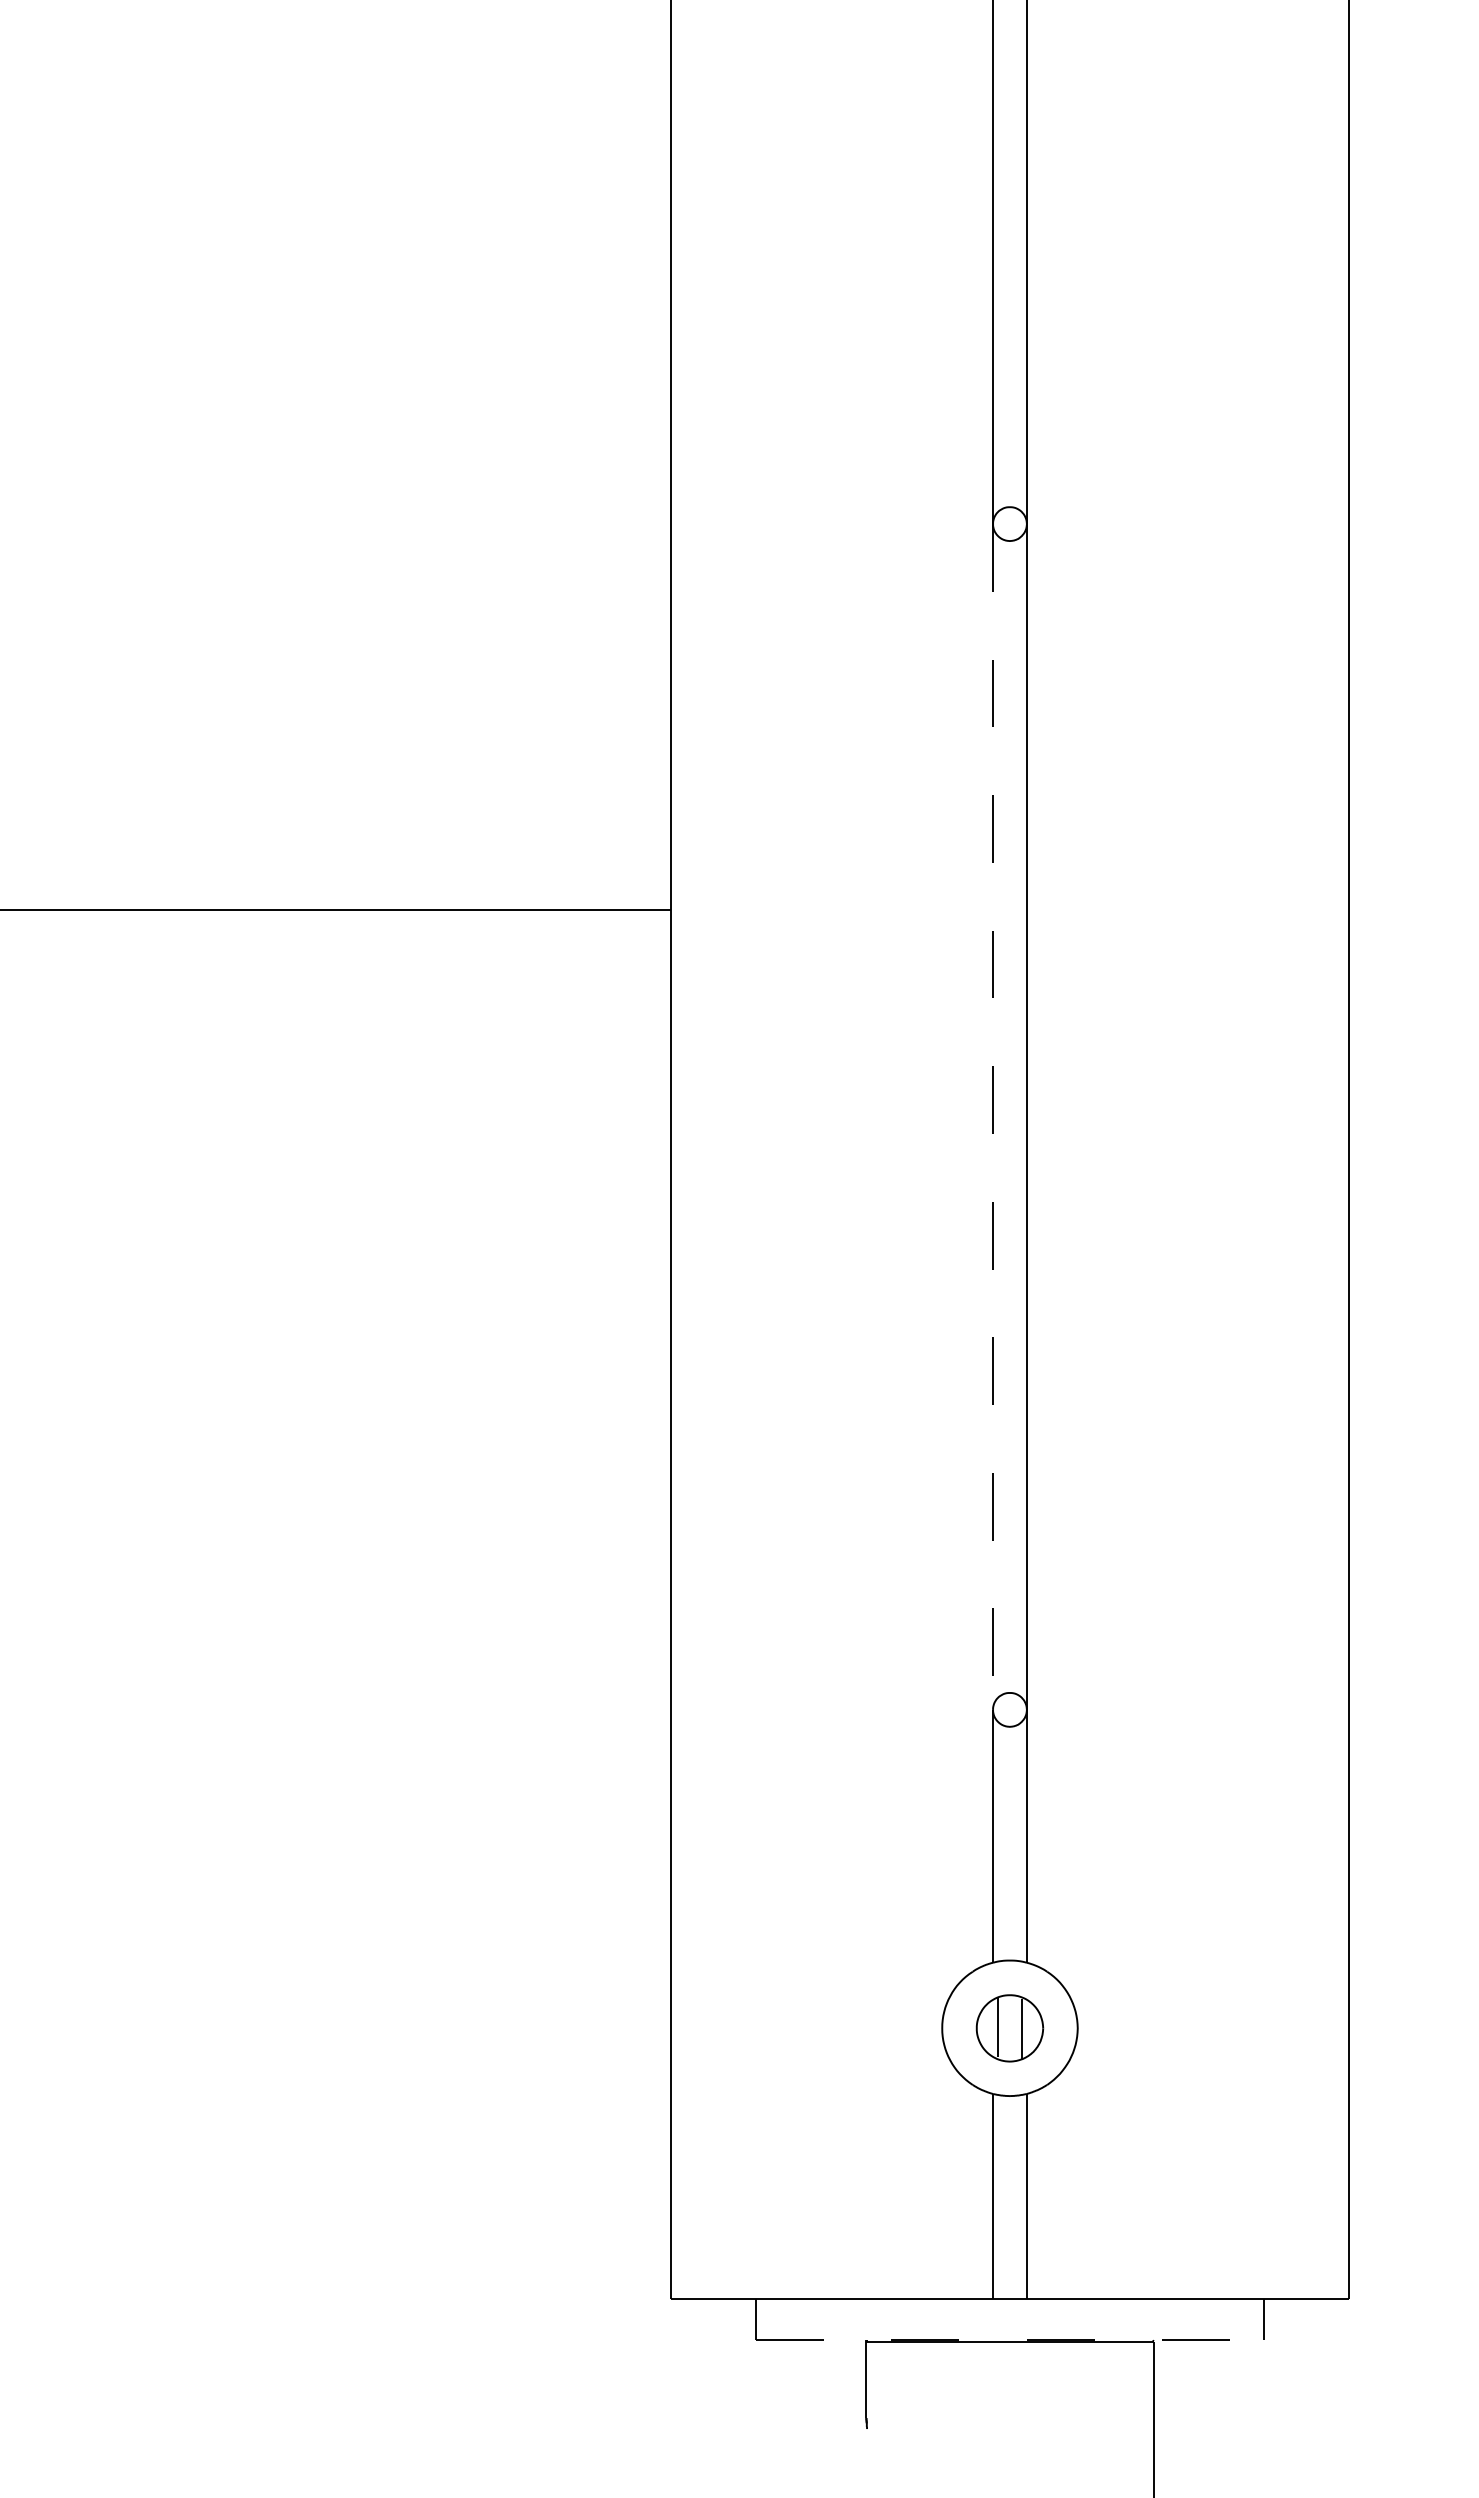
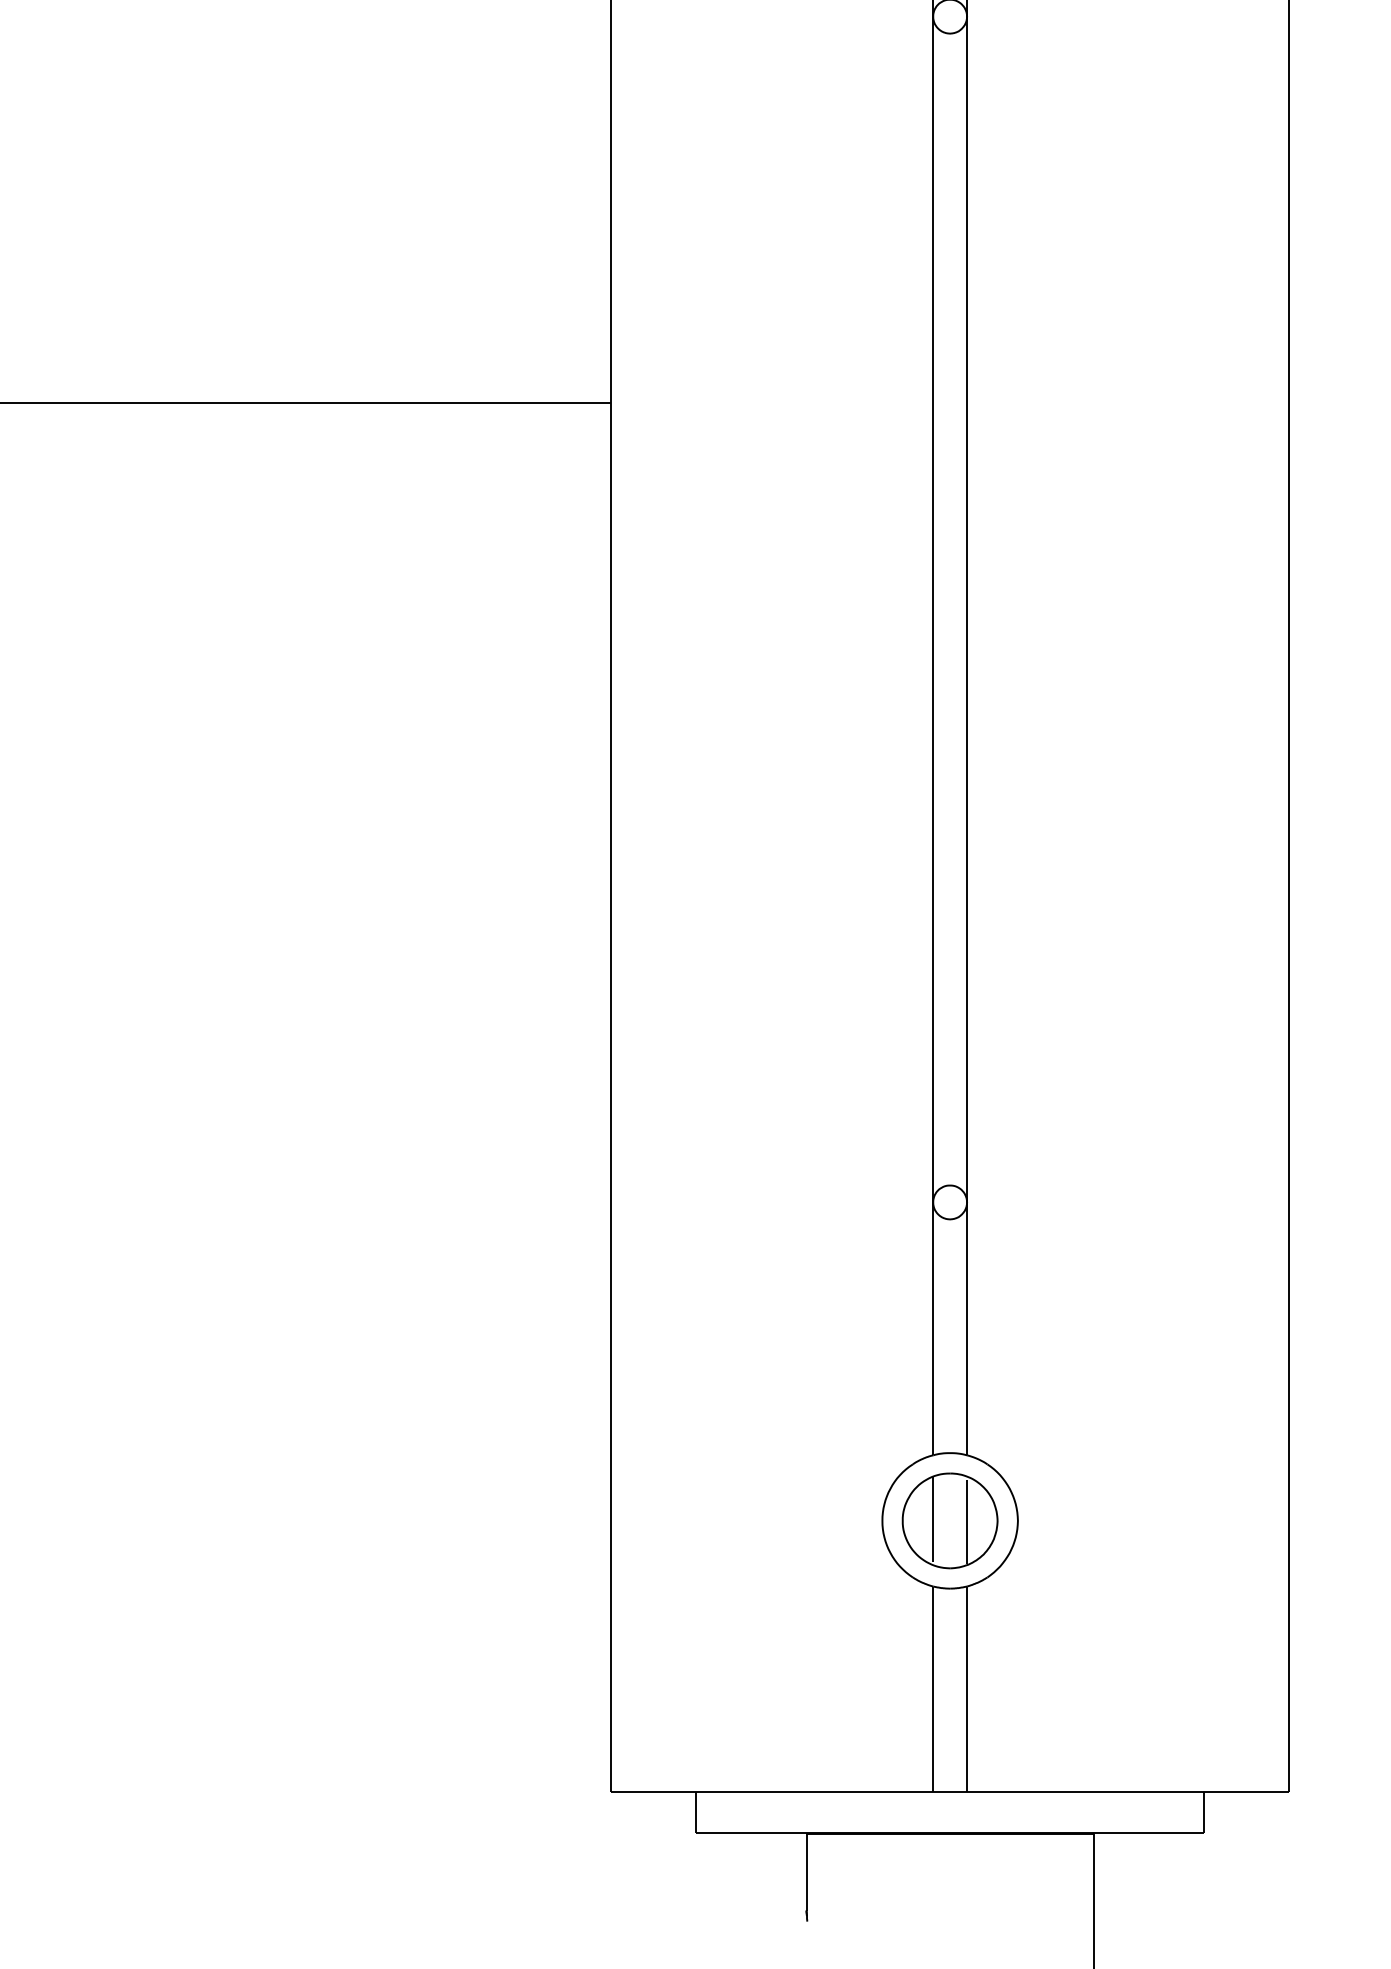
line: (993, 1117) -> (933, 610), dashed -> solid
part: (1009, 2028) -> (949, 1521), size x1.43
line: (1010, 2340) -> (950, 1833), dashed -> solid

